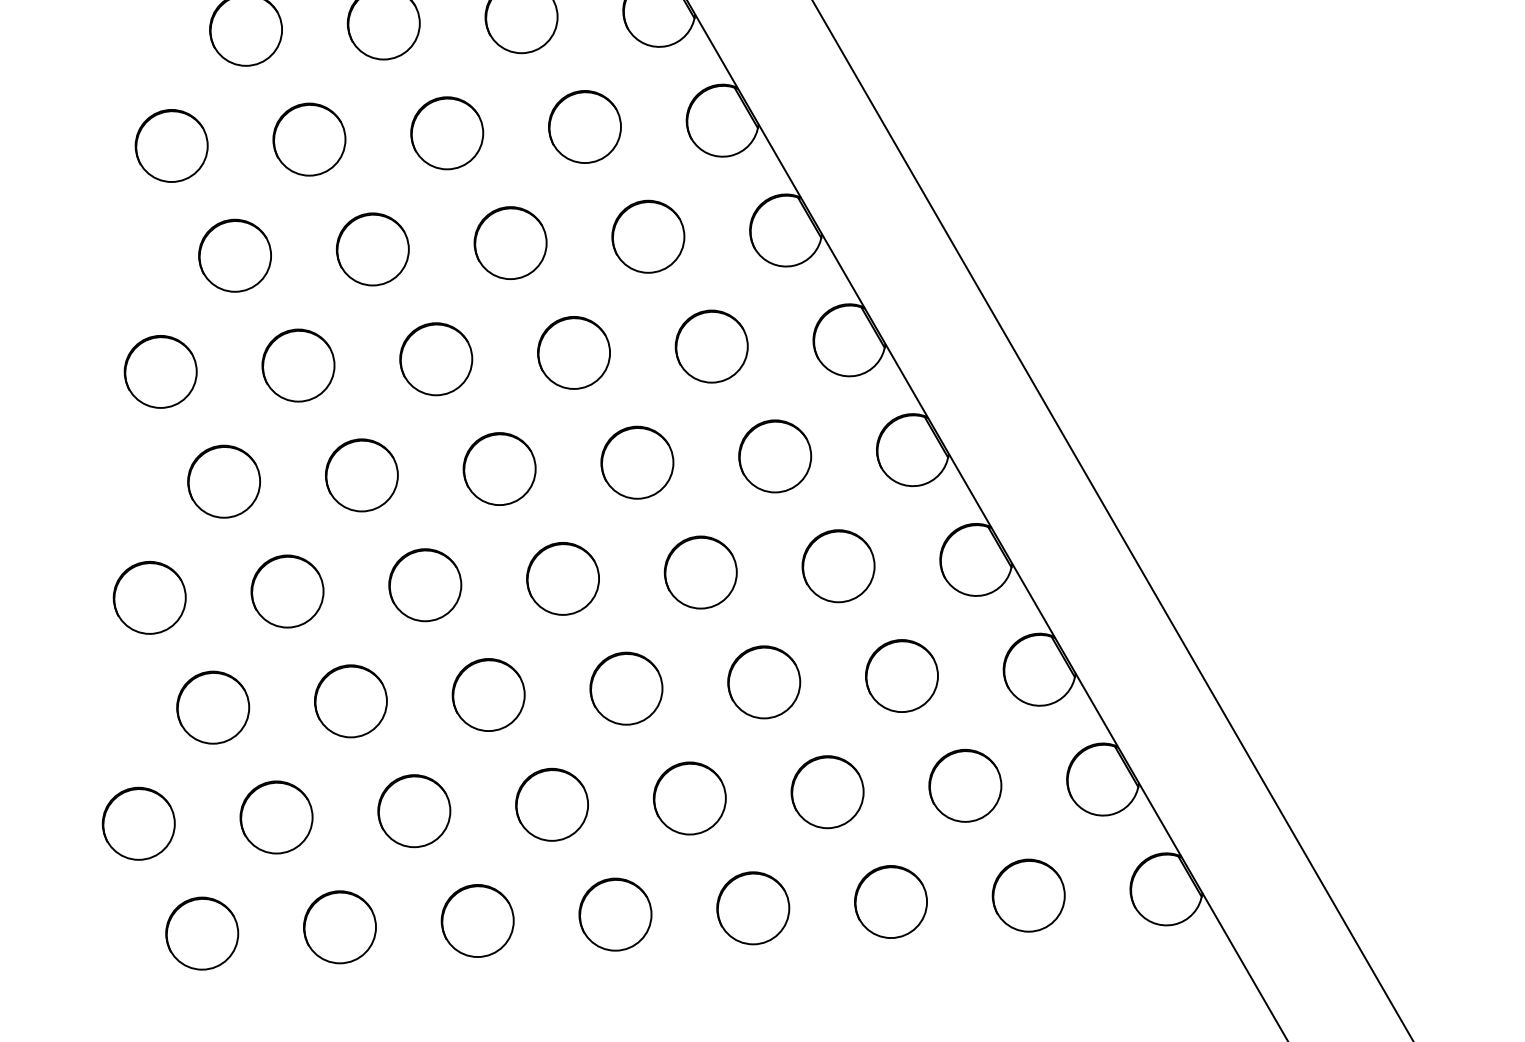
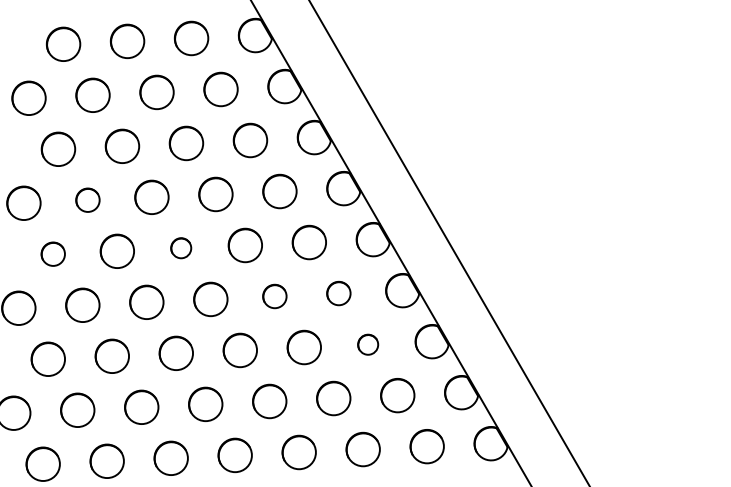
circle: (297, 363) -> (87, 199), size x0.7
circle: (497, 467) -> (180, 247), size x0.6
circle: (222, 479) -> (52, 253), size x0.7
part: (837, 566) -> (338, 293), size x0.7
part: (700, 572) -> (274, 296), size x0.7
circle: (900, 675) -> (367, 344), size x0.6

